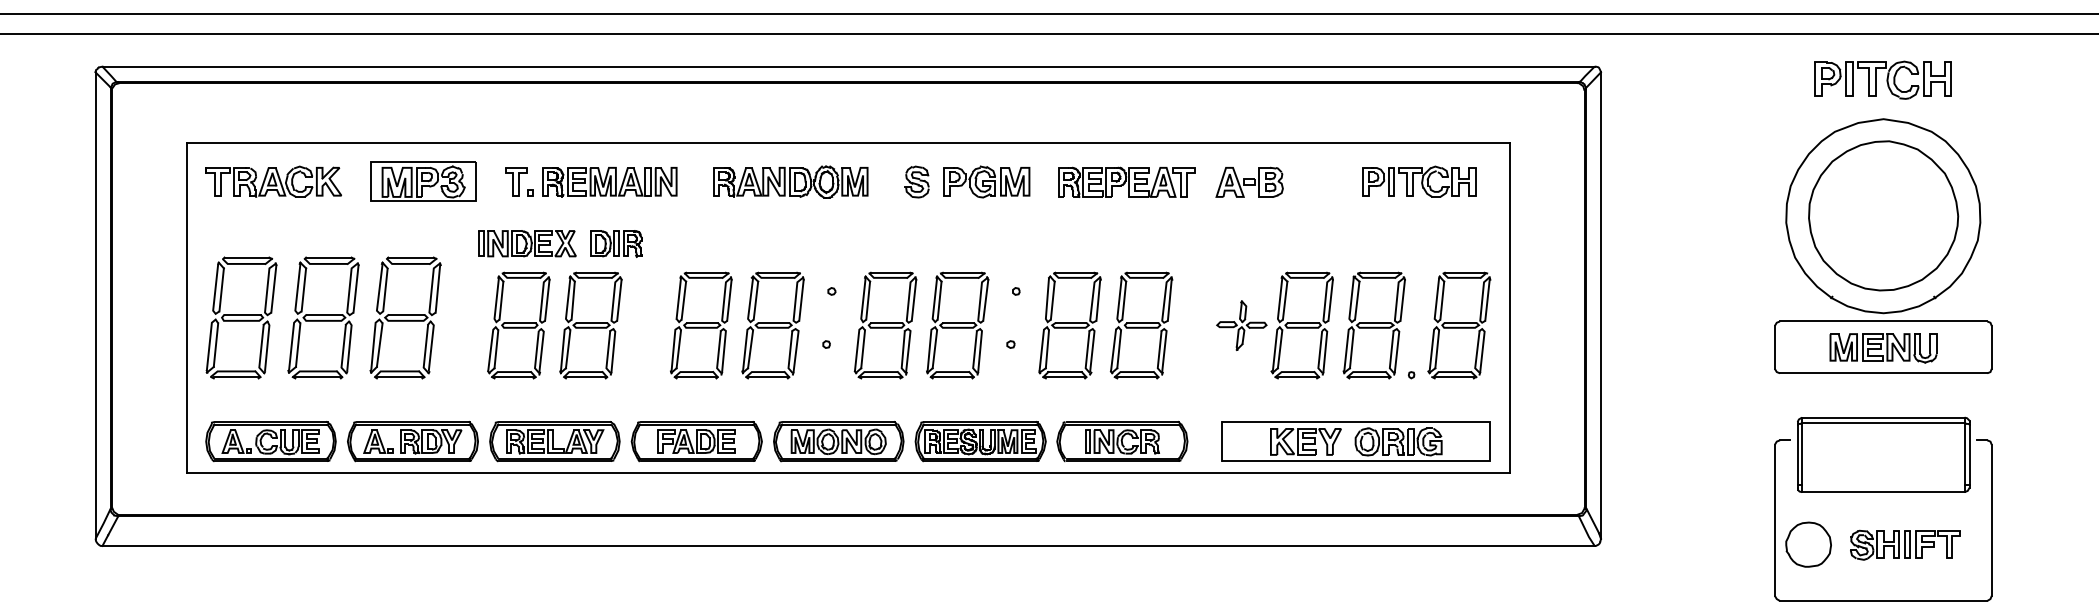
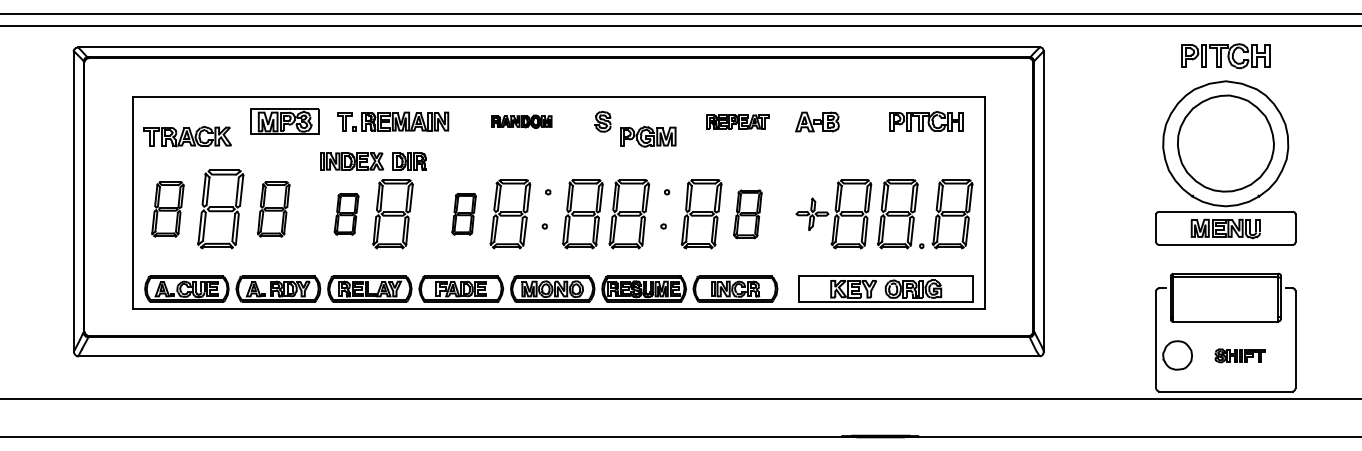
part: (273, 181) -> (187, 136), moved
part: (790, 181) -> (521, 121), size x0.6
part: (987, 181) -> (648, 136), moved
part: (1125, 181) -> (737, 121), size x0.7
part: (240, 318) -> (167, 209), size x0.7
part: (405, 318) -> (273, 209), size x0.7
part: (518, 325) -> (346, 214), size x0.6
part: (700, 325) -> (463, 214), size x0.6
part: (1141, 325) -> (747, 214), size x0.7
part: (1904, 544) -> (1239, 355), size x0.7

